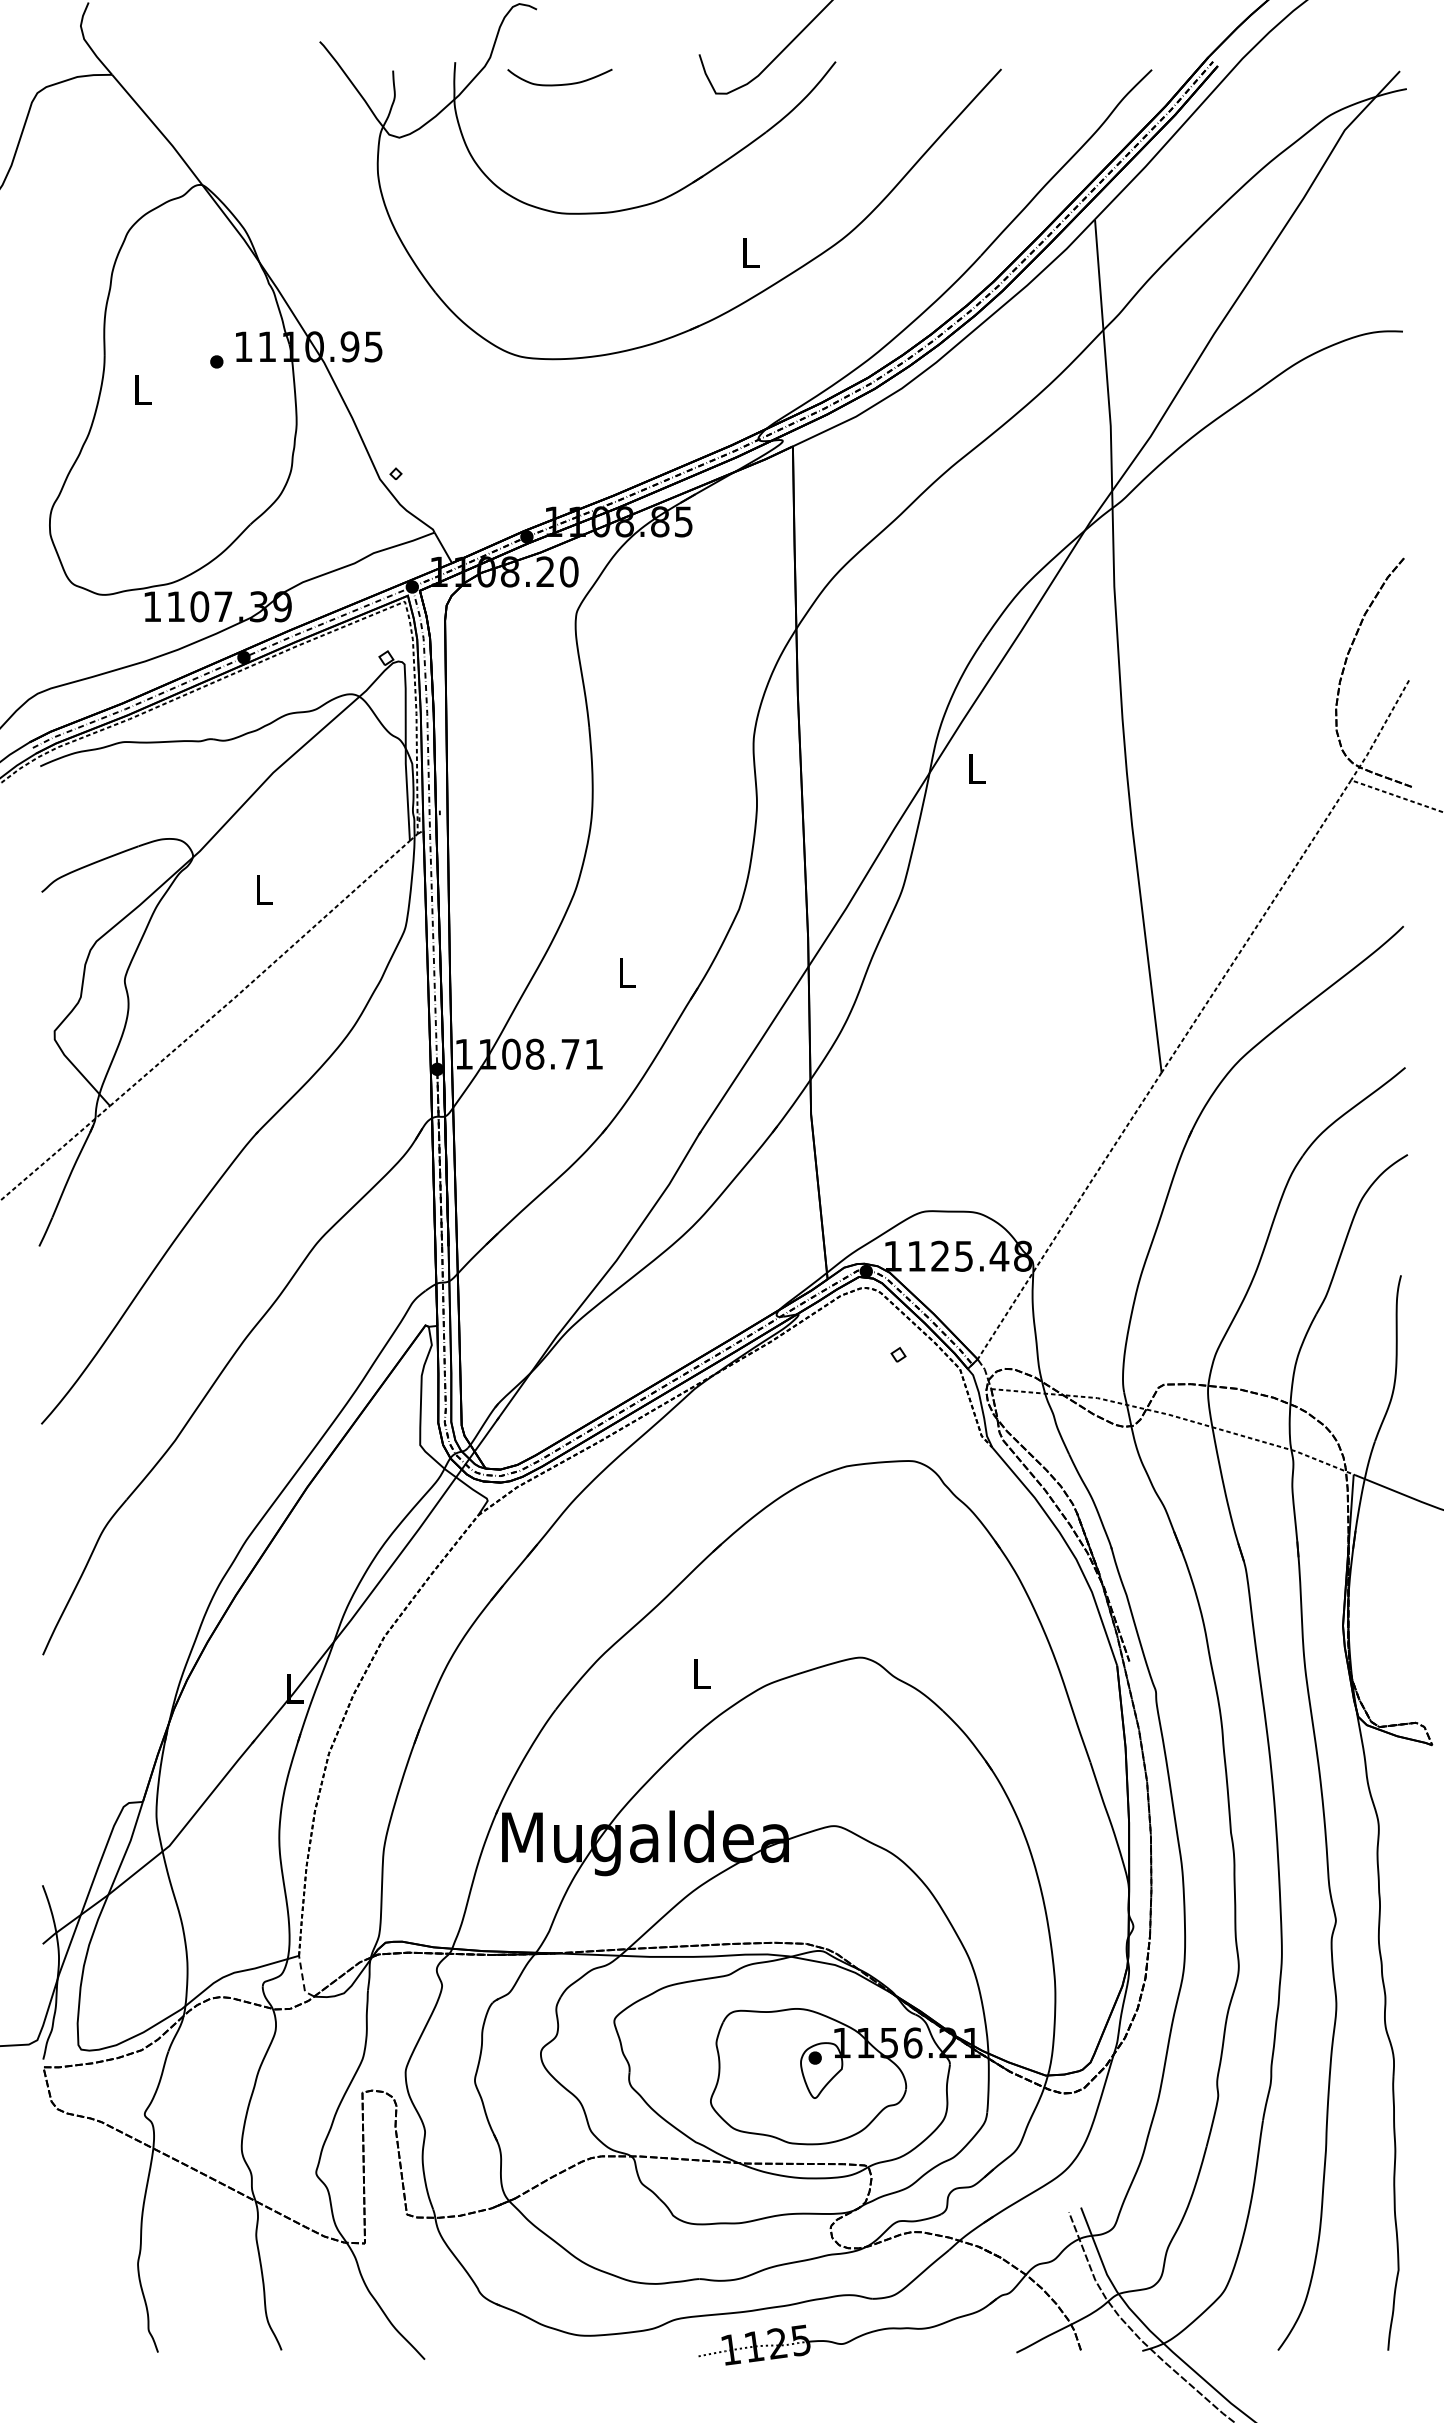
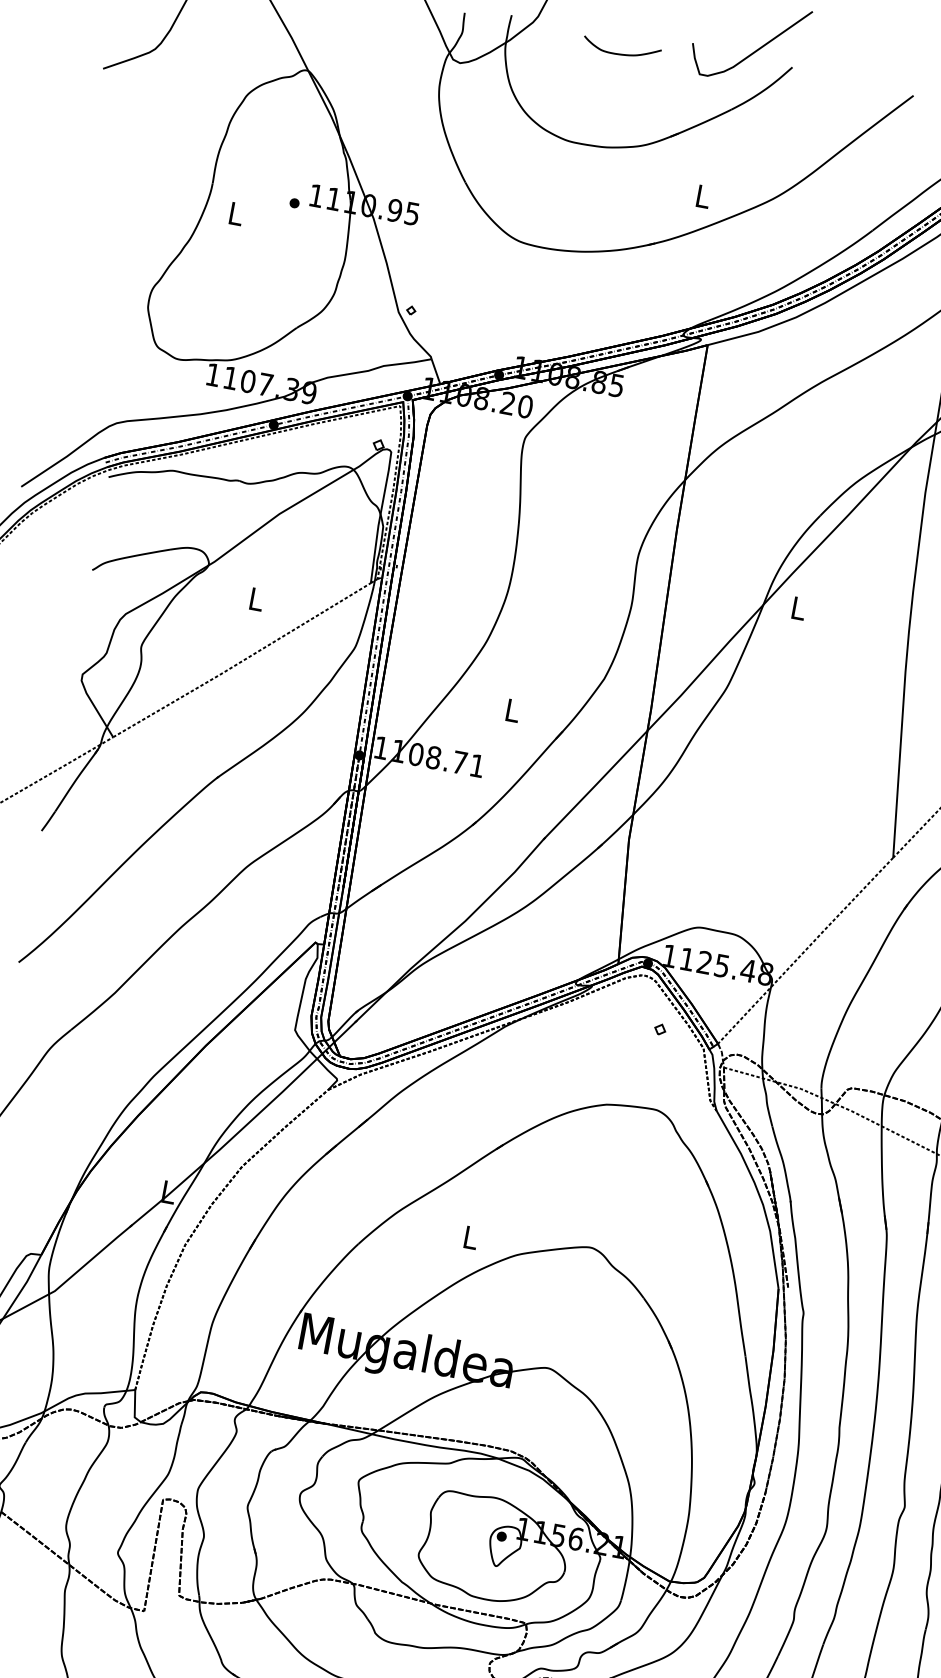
curve: (559, 84) -> (620, 54), moved
line: (302, 1979) -> (134, 1407), dashed -> solid

